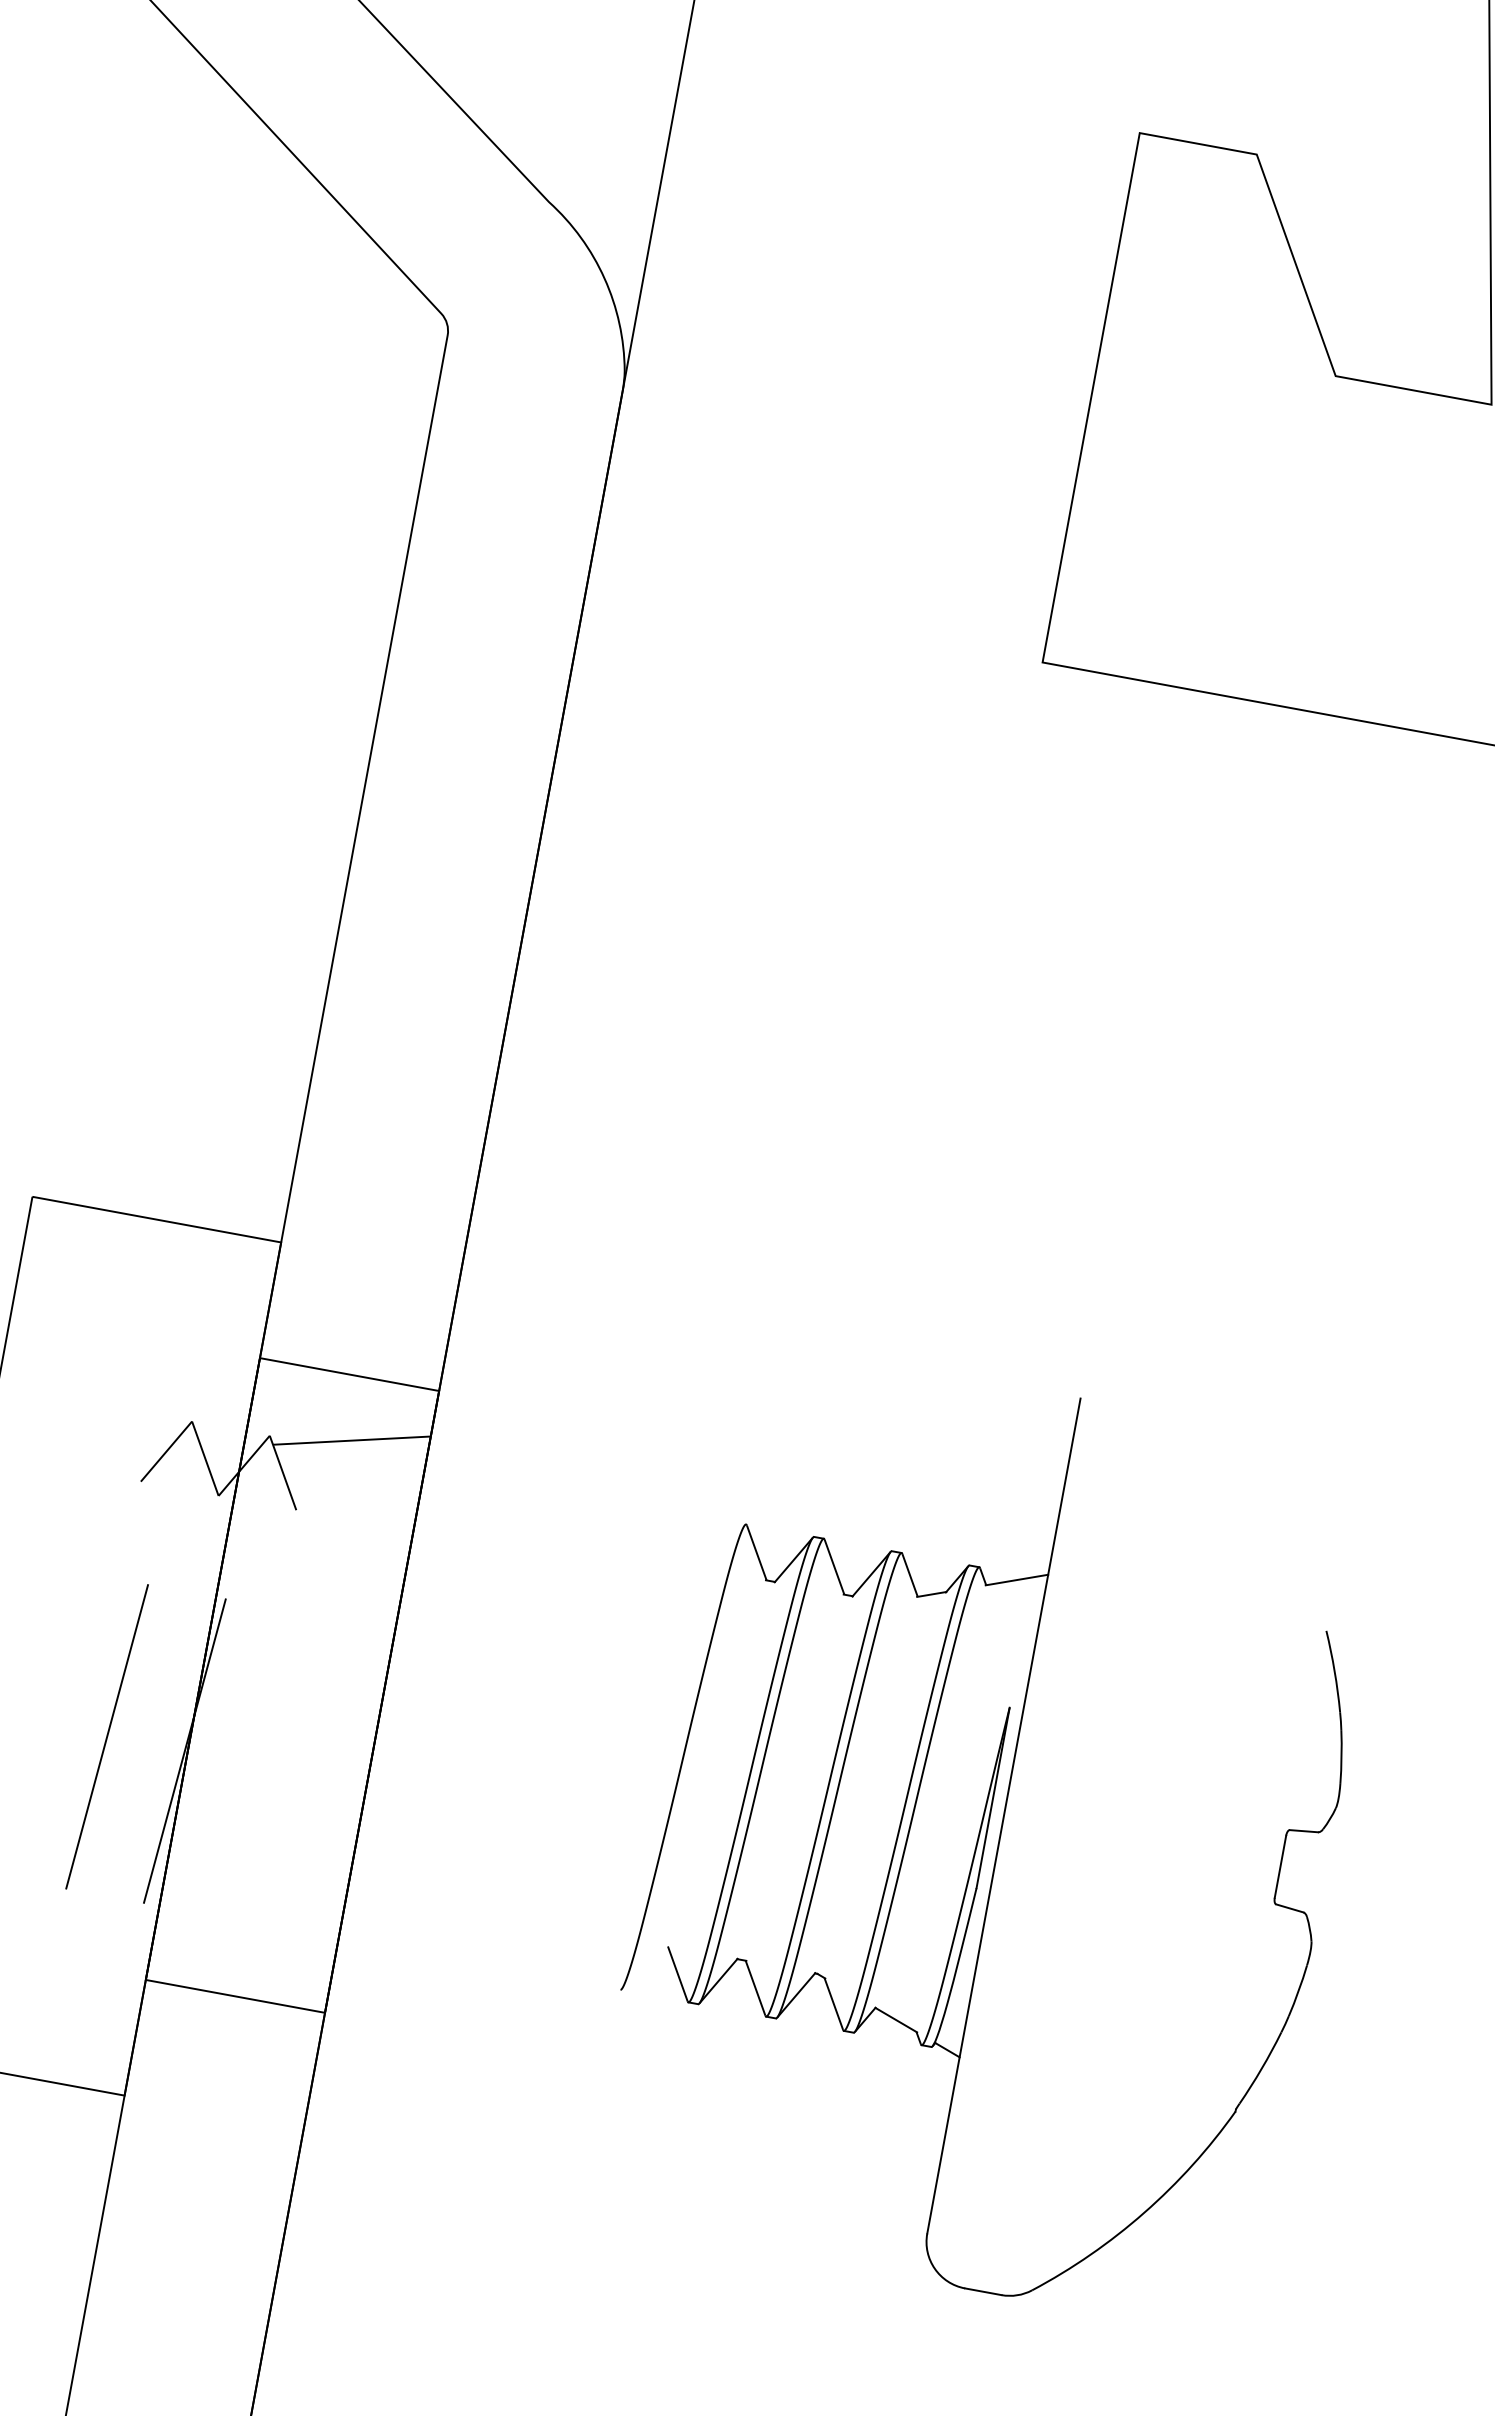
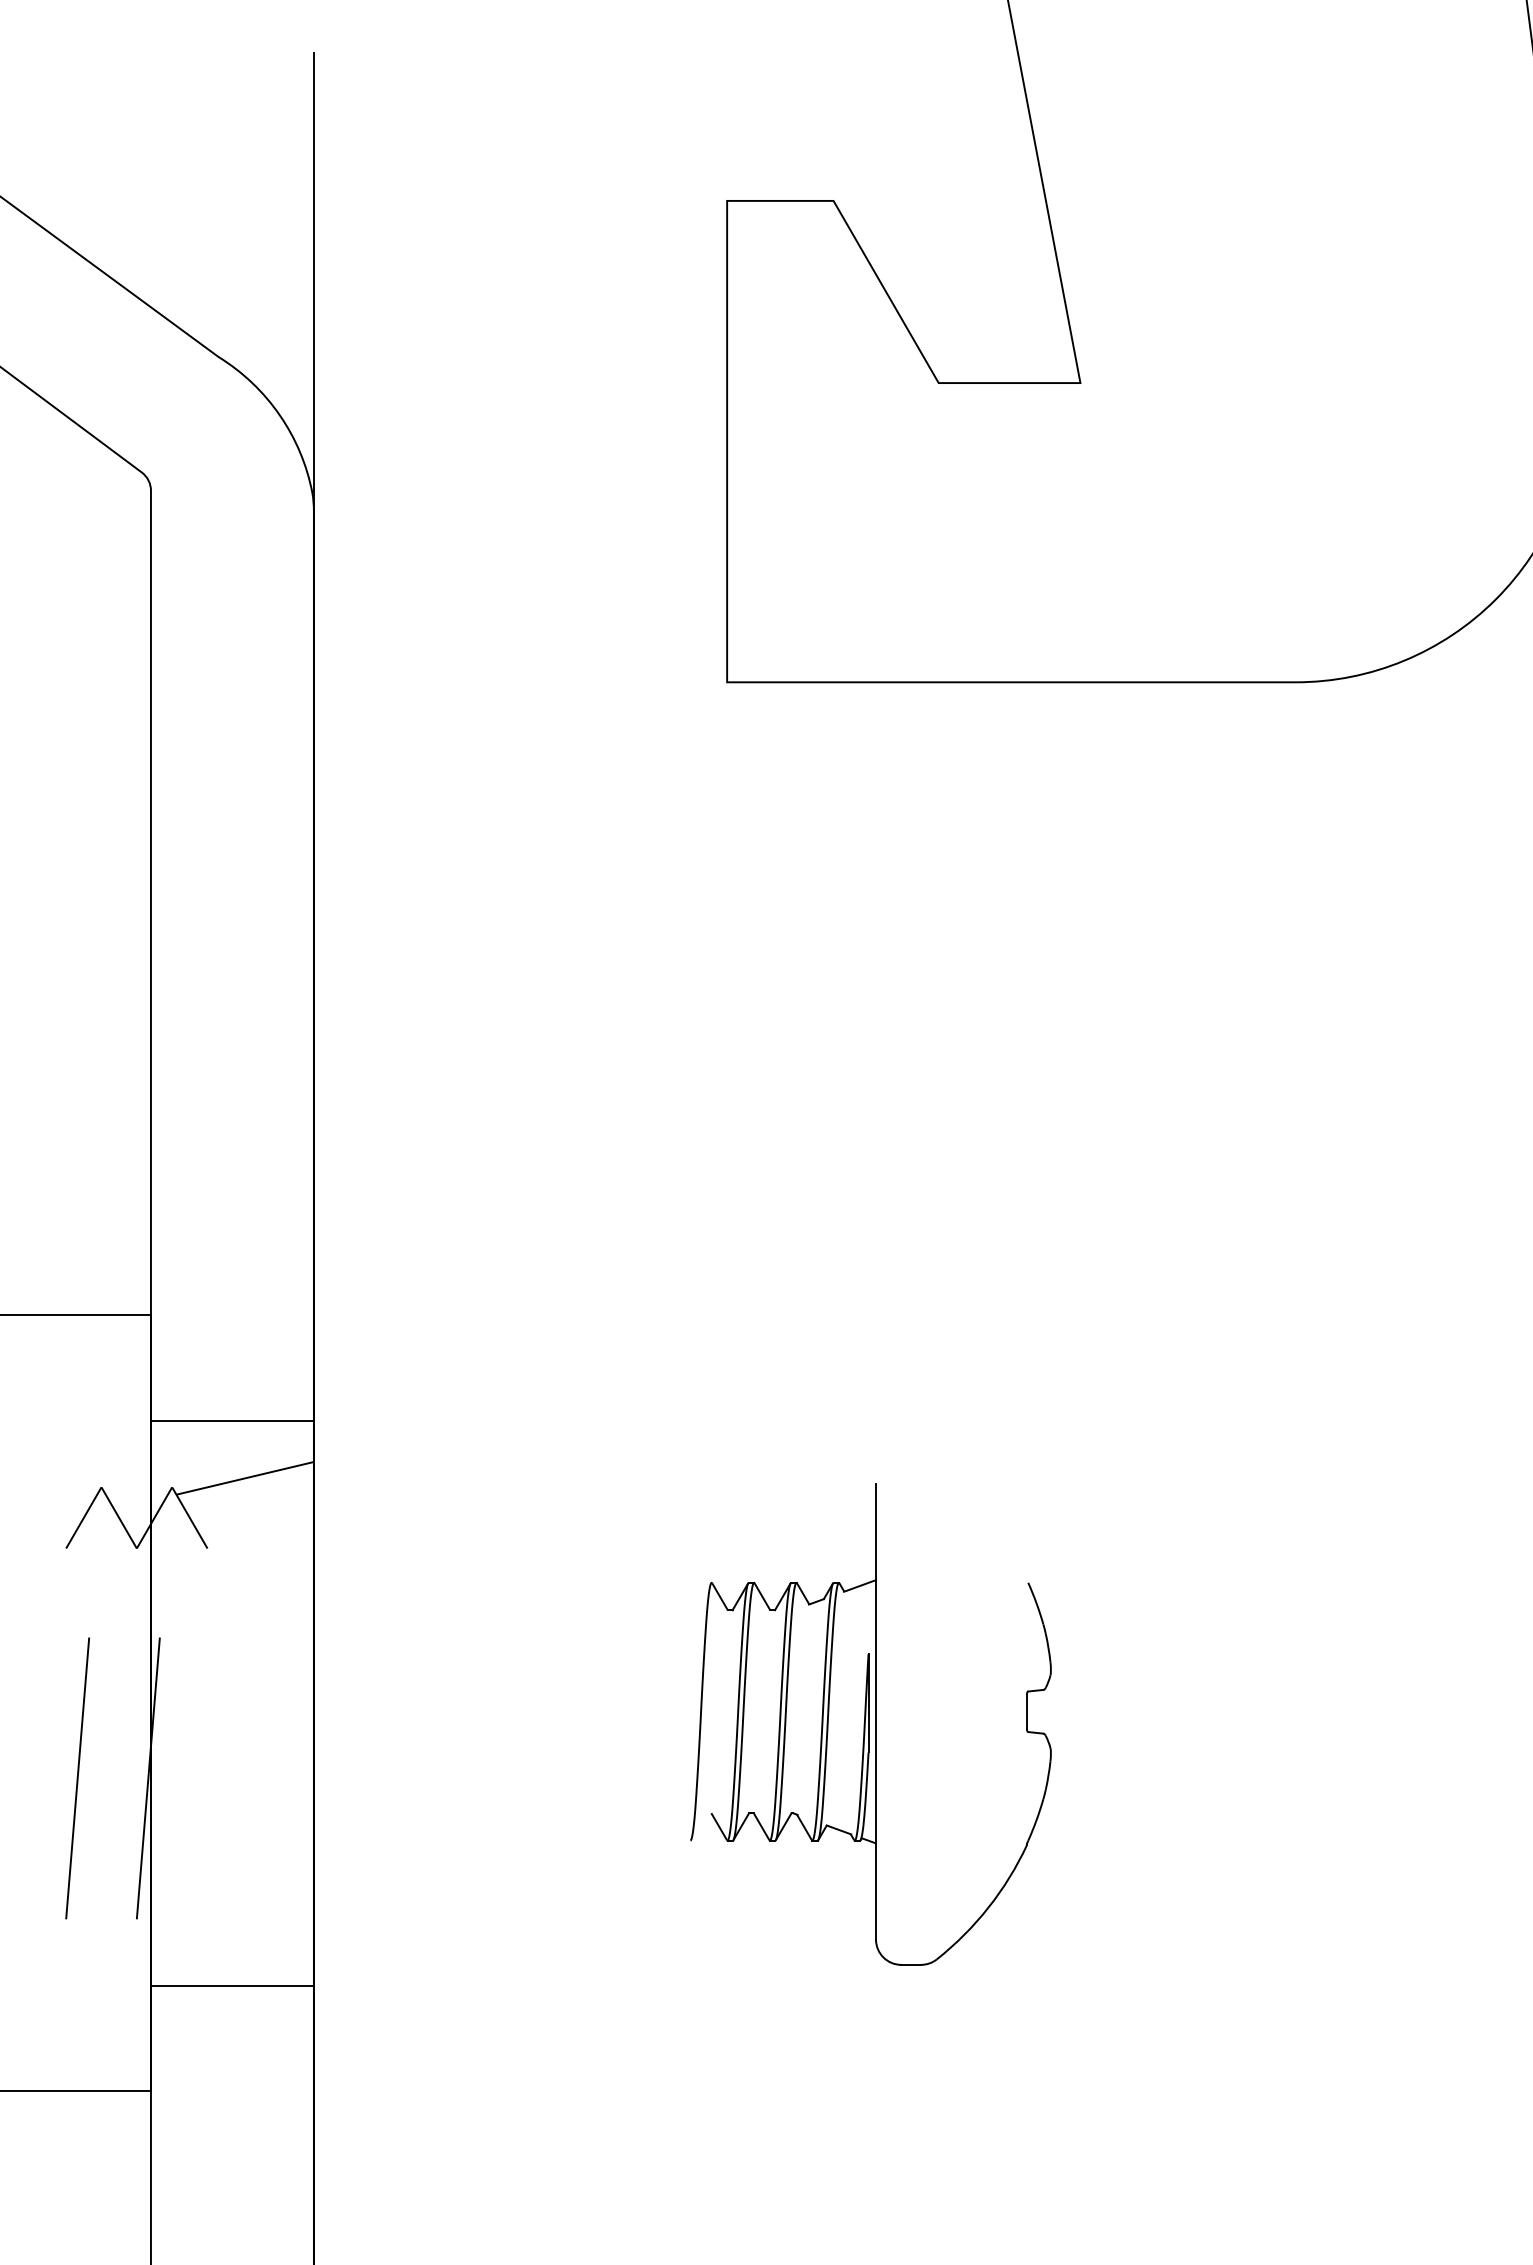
part: (989, 1837) -> (870, 1724), size x0.6

